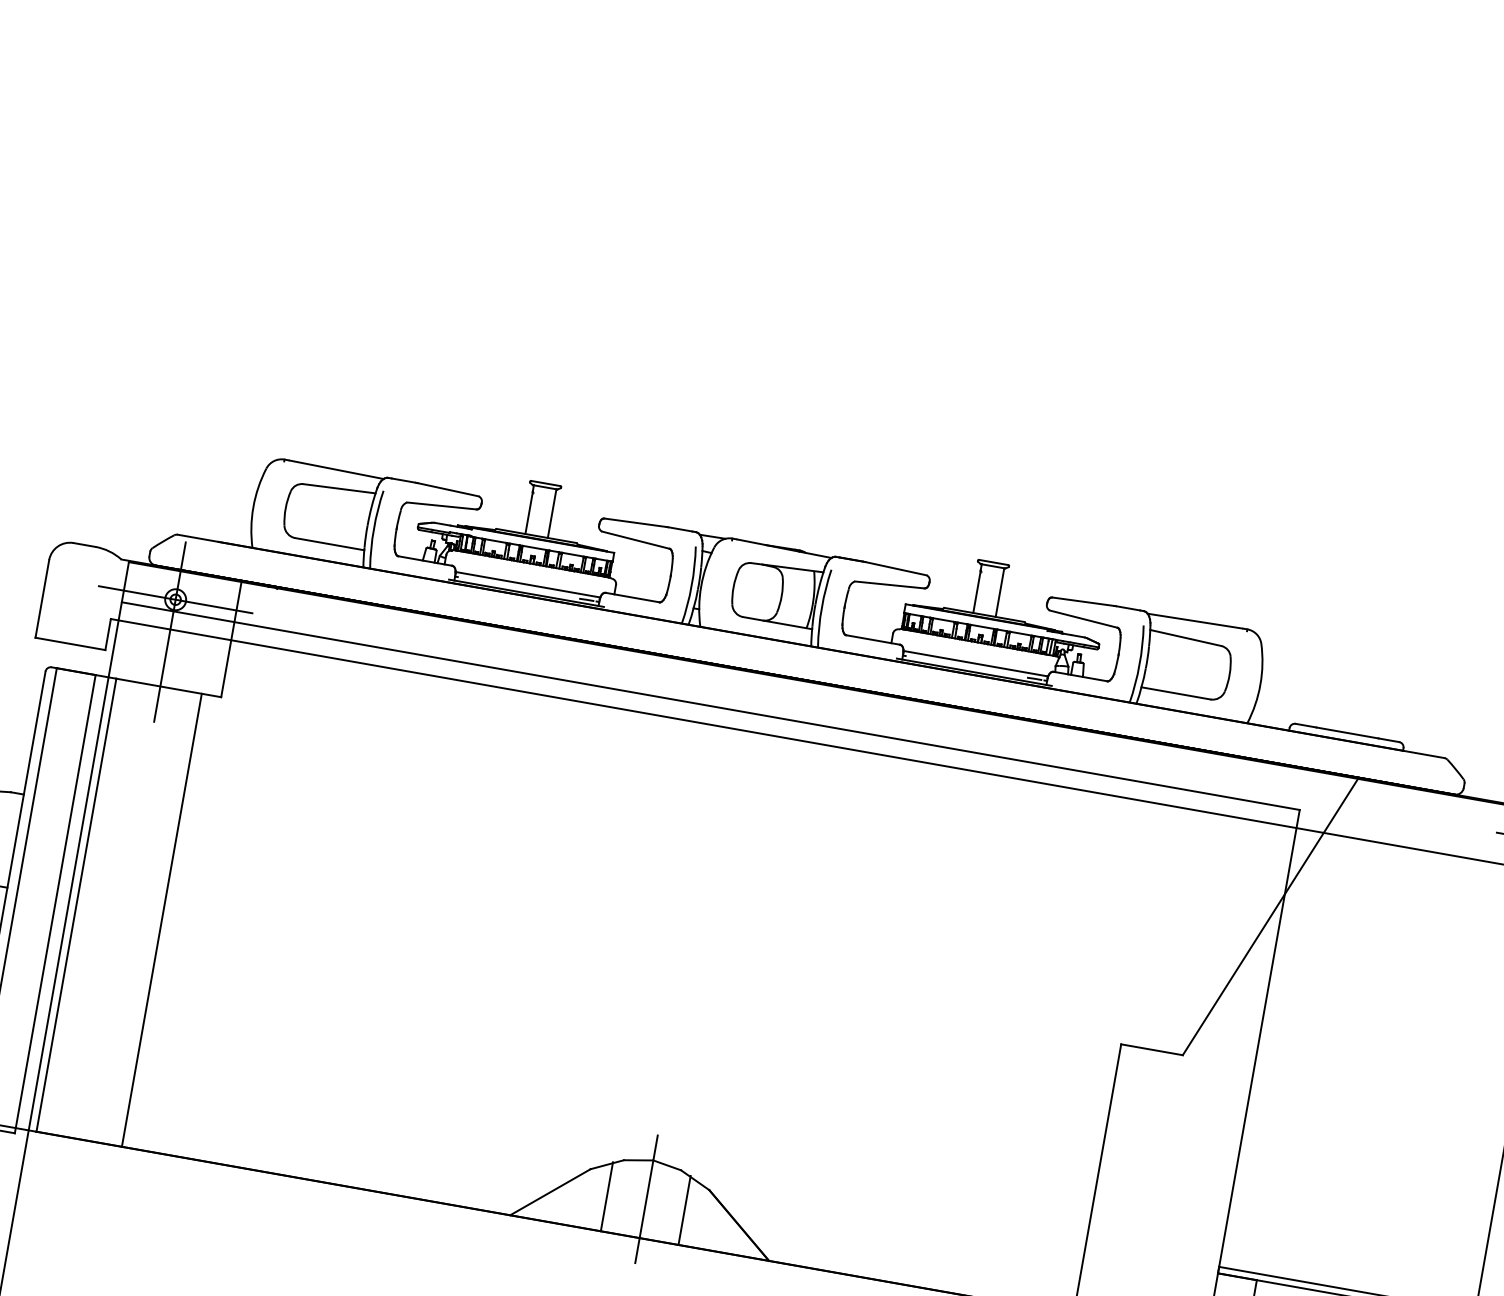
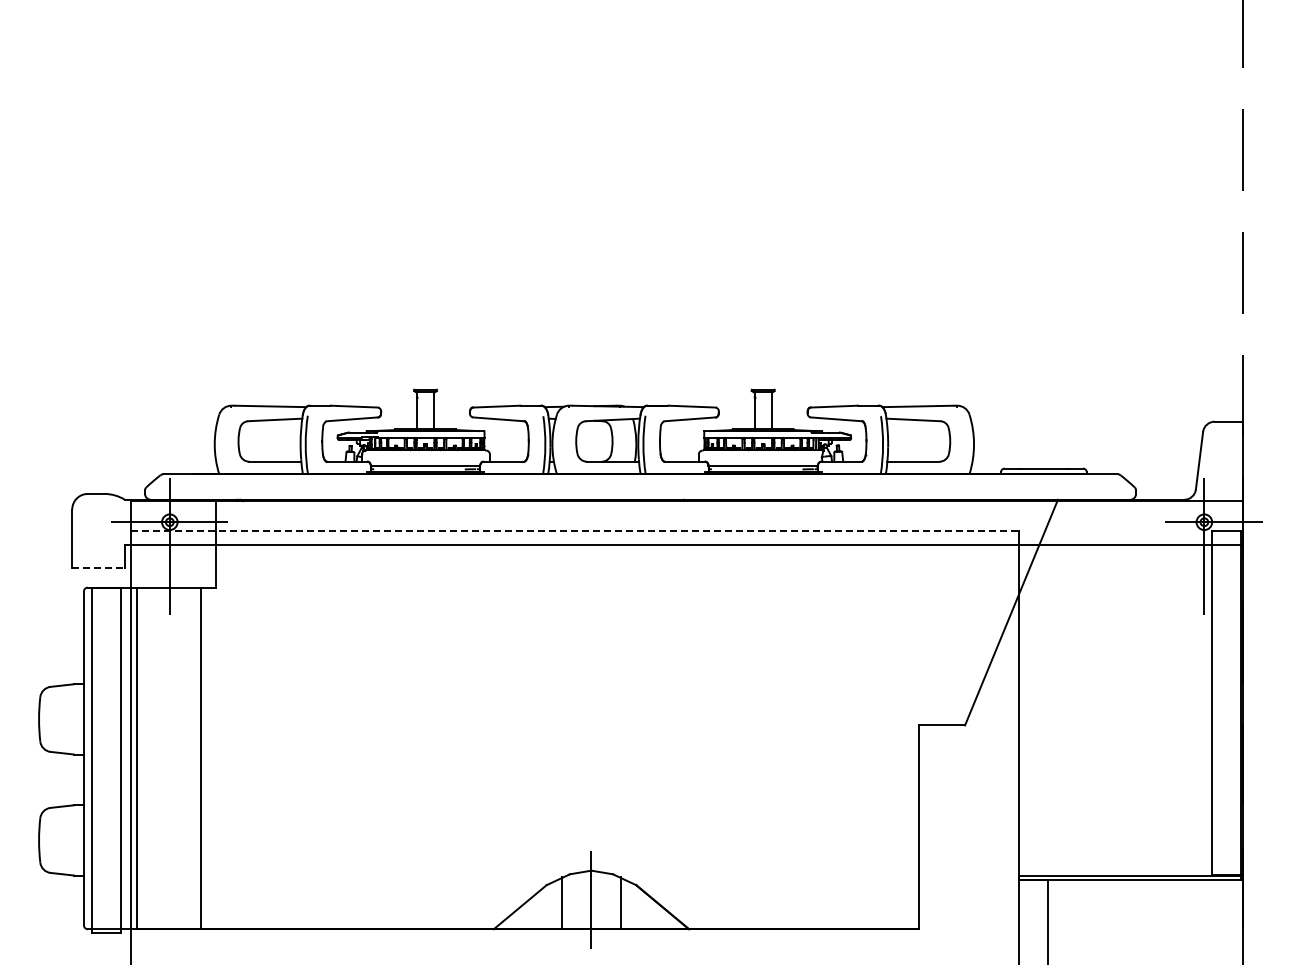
line: (71, 644) -> (99, 568), solid -> dashed
line: (711, 706) -> (575, 531), solid -> dashed

